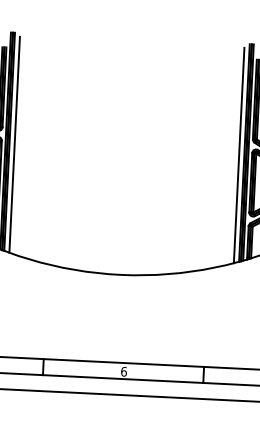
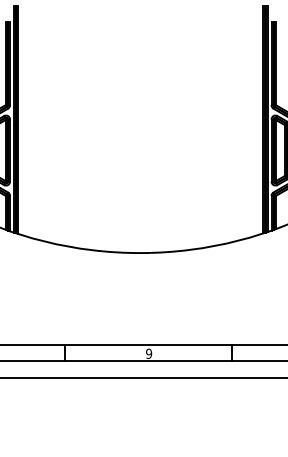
line: (14, 144) -> (23, 122), removed
line: (238, 155) -> (257, 122), removed
text: (124, 371) -> (149, 353), 6 -> 9

